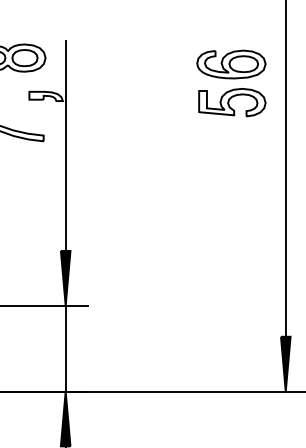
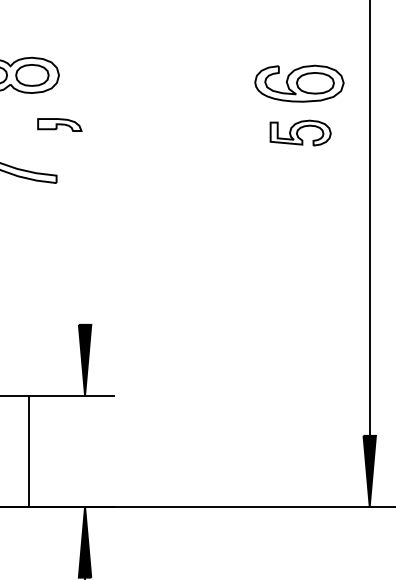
part: (232, 102) -> (300, 132), size x0.7
line: (65, 145) -> (84, 188), removed
line: (65, 348) -> (29, 451), moved

